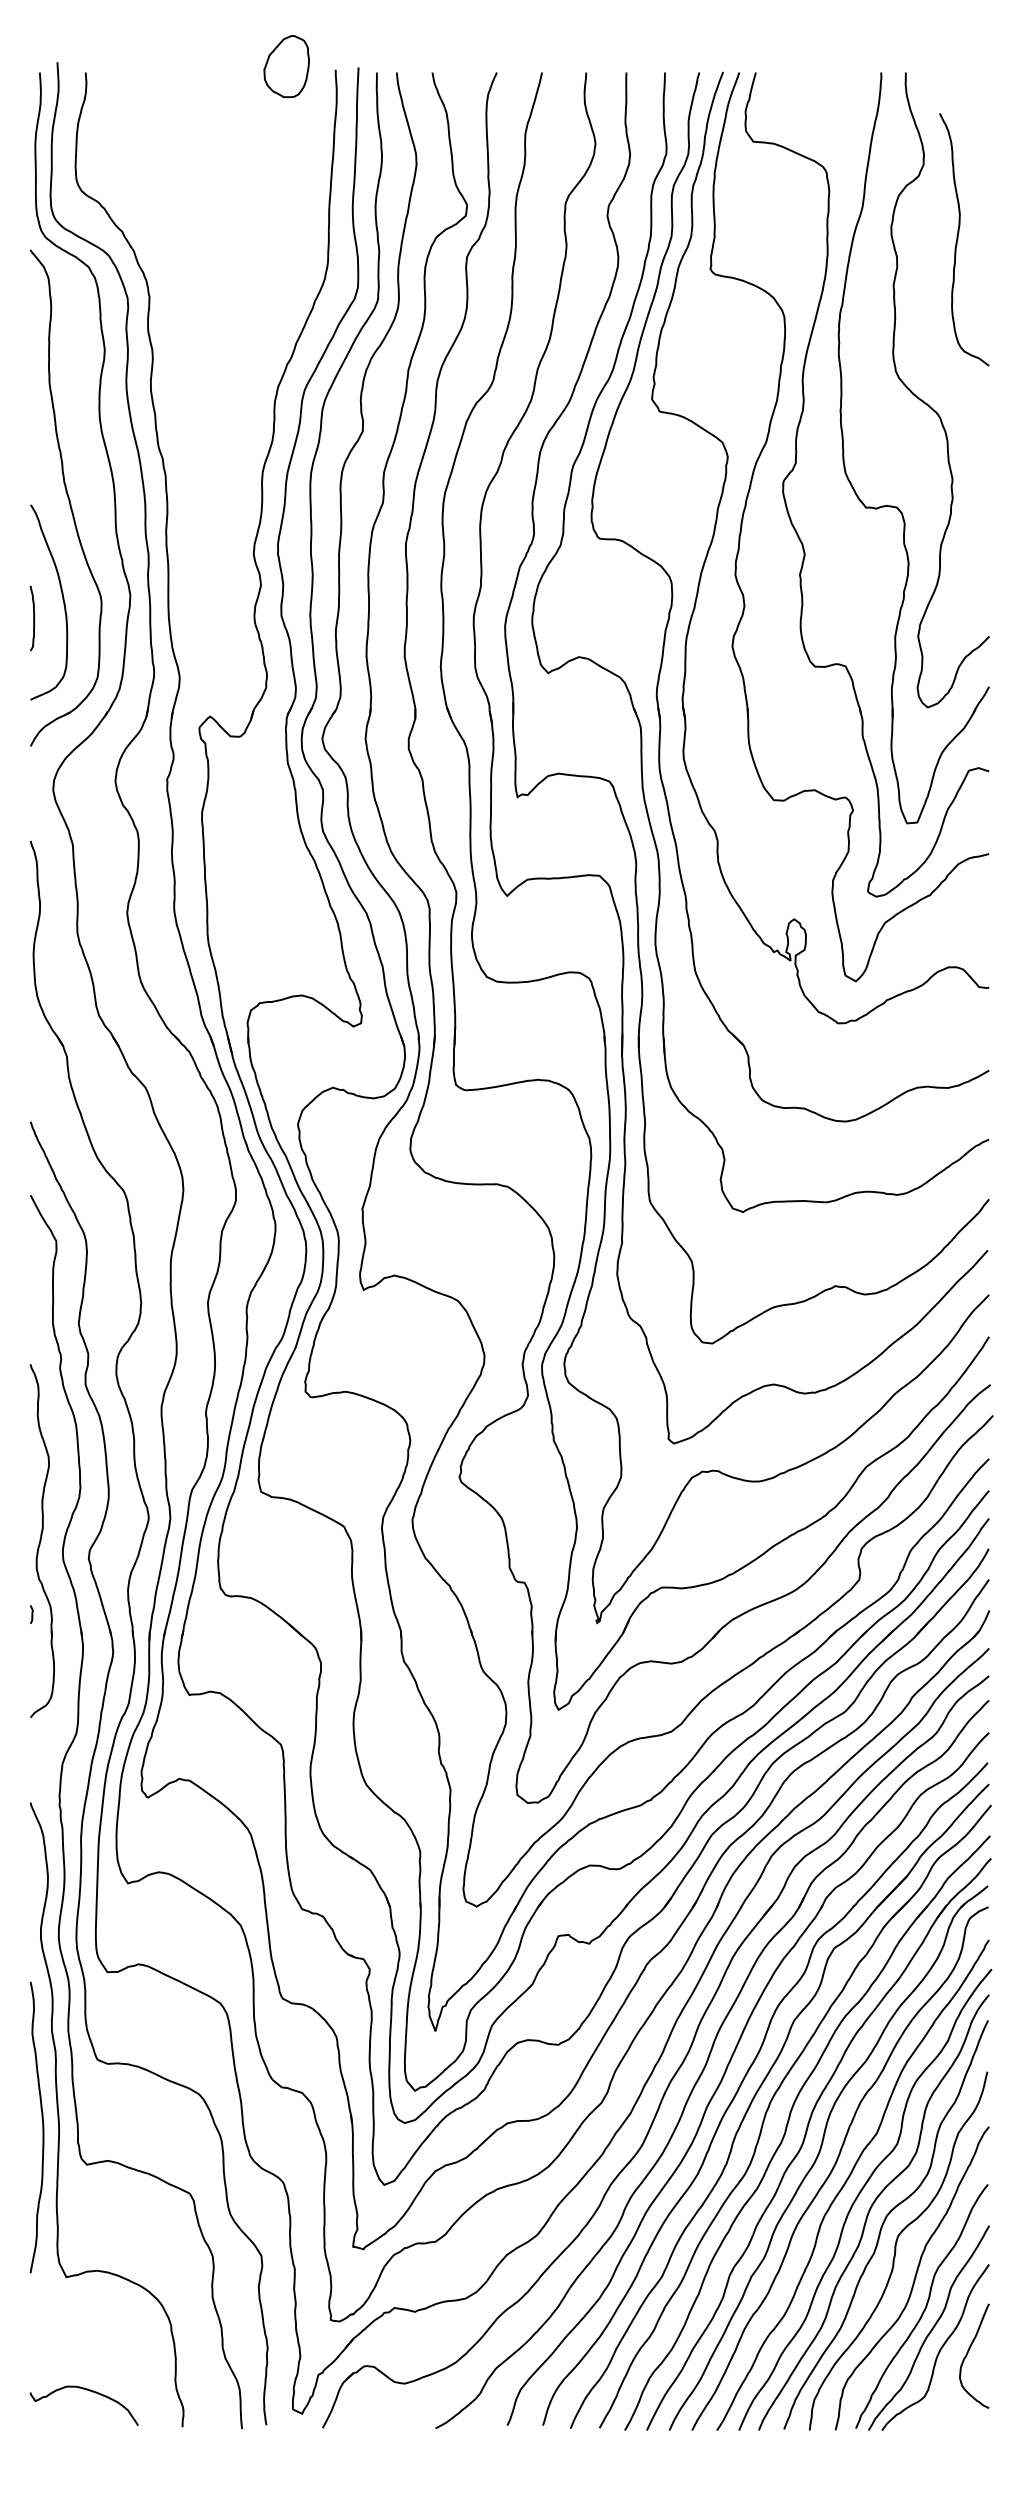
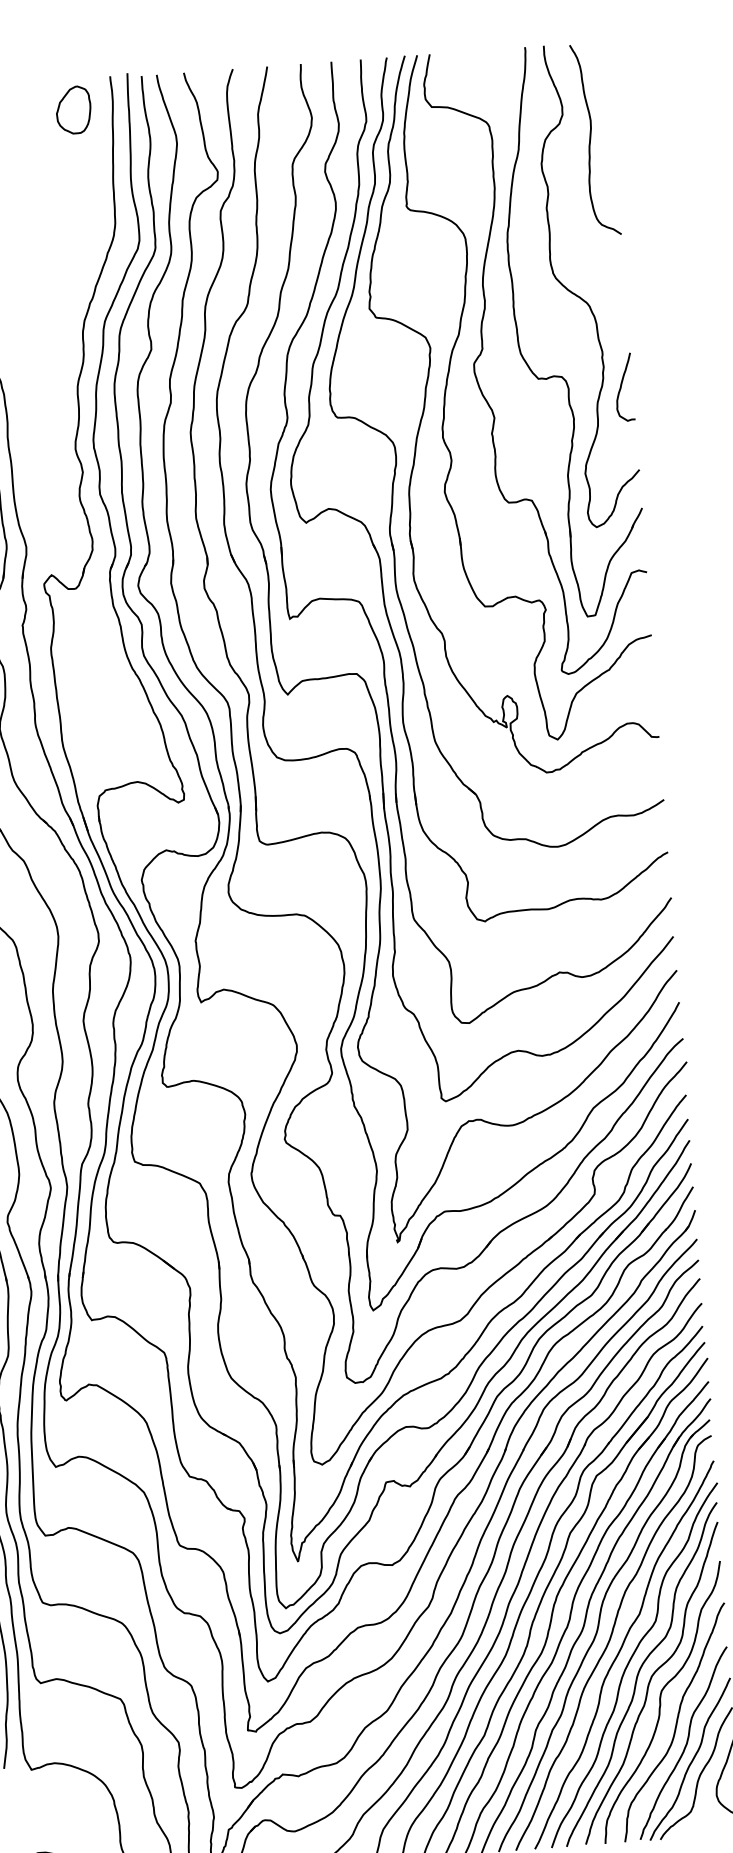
part: (286, 66) -> (73, 110), moved
curve: (958, 239) -> (591, 140), moved
curve: (974, 525) -> (621, 386), added

